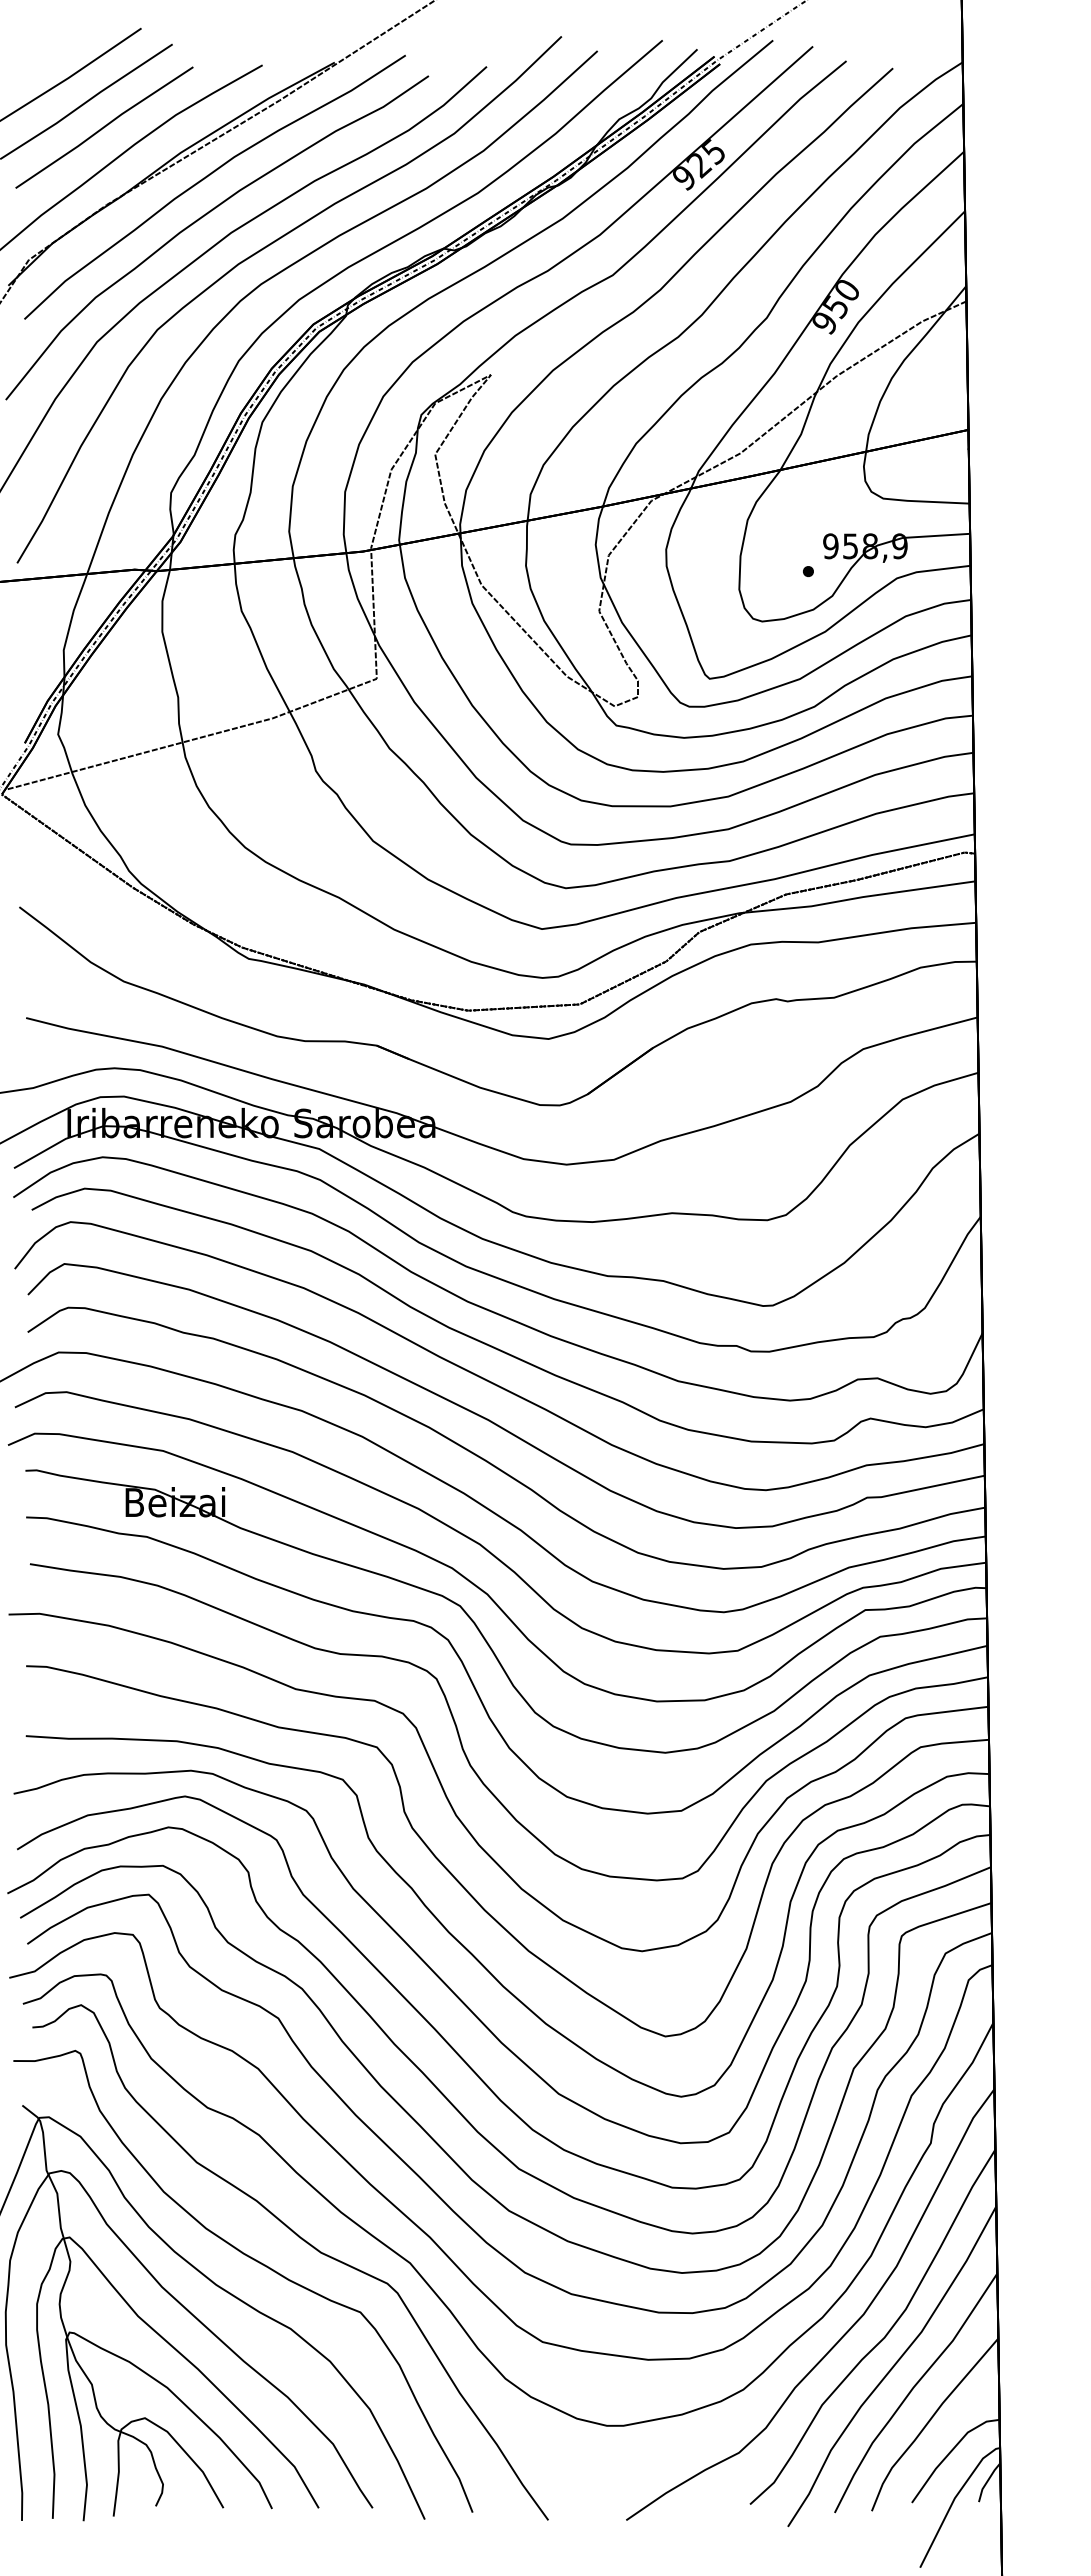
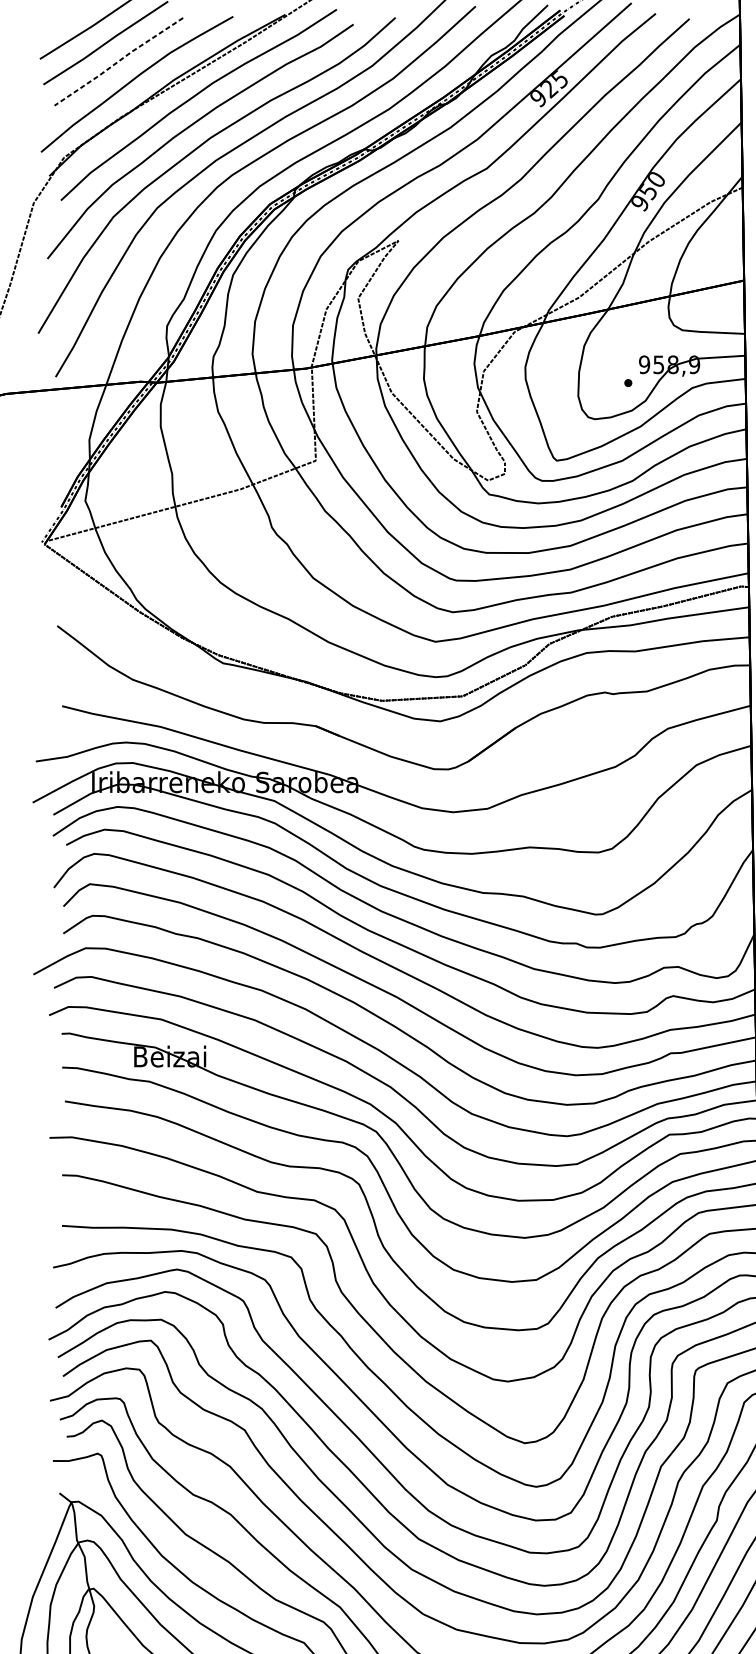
line: (103, 127) -> (118, 61), solid -> dashed

